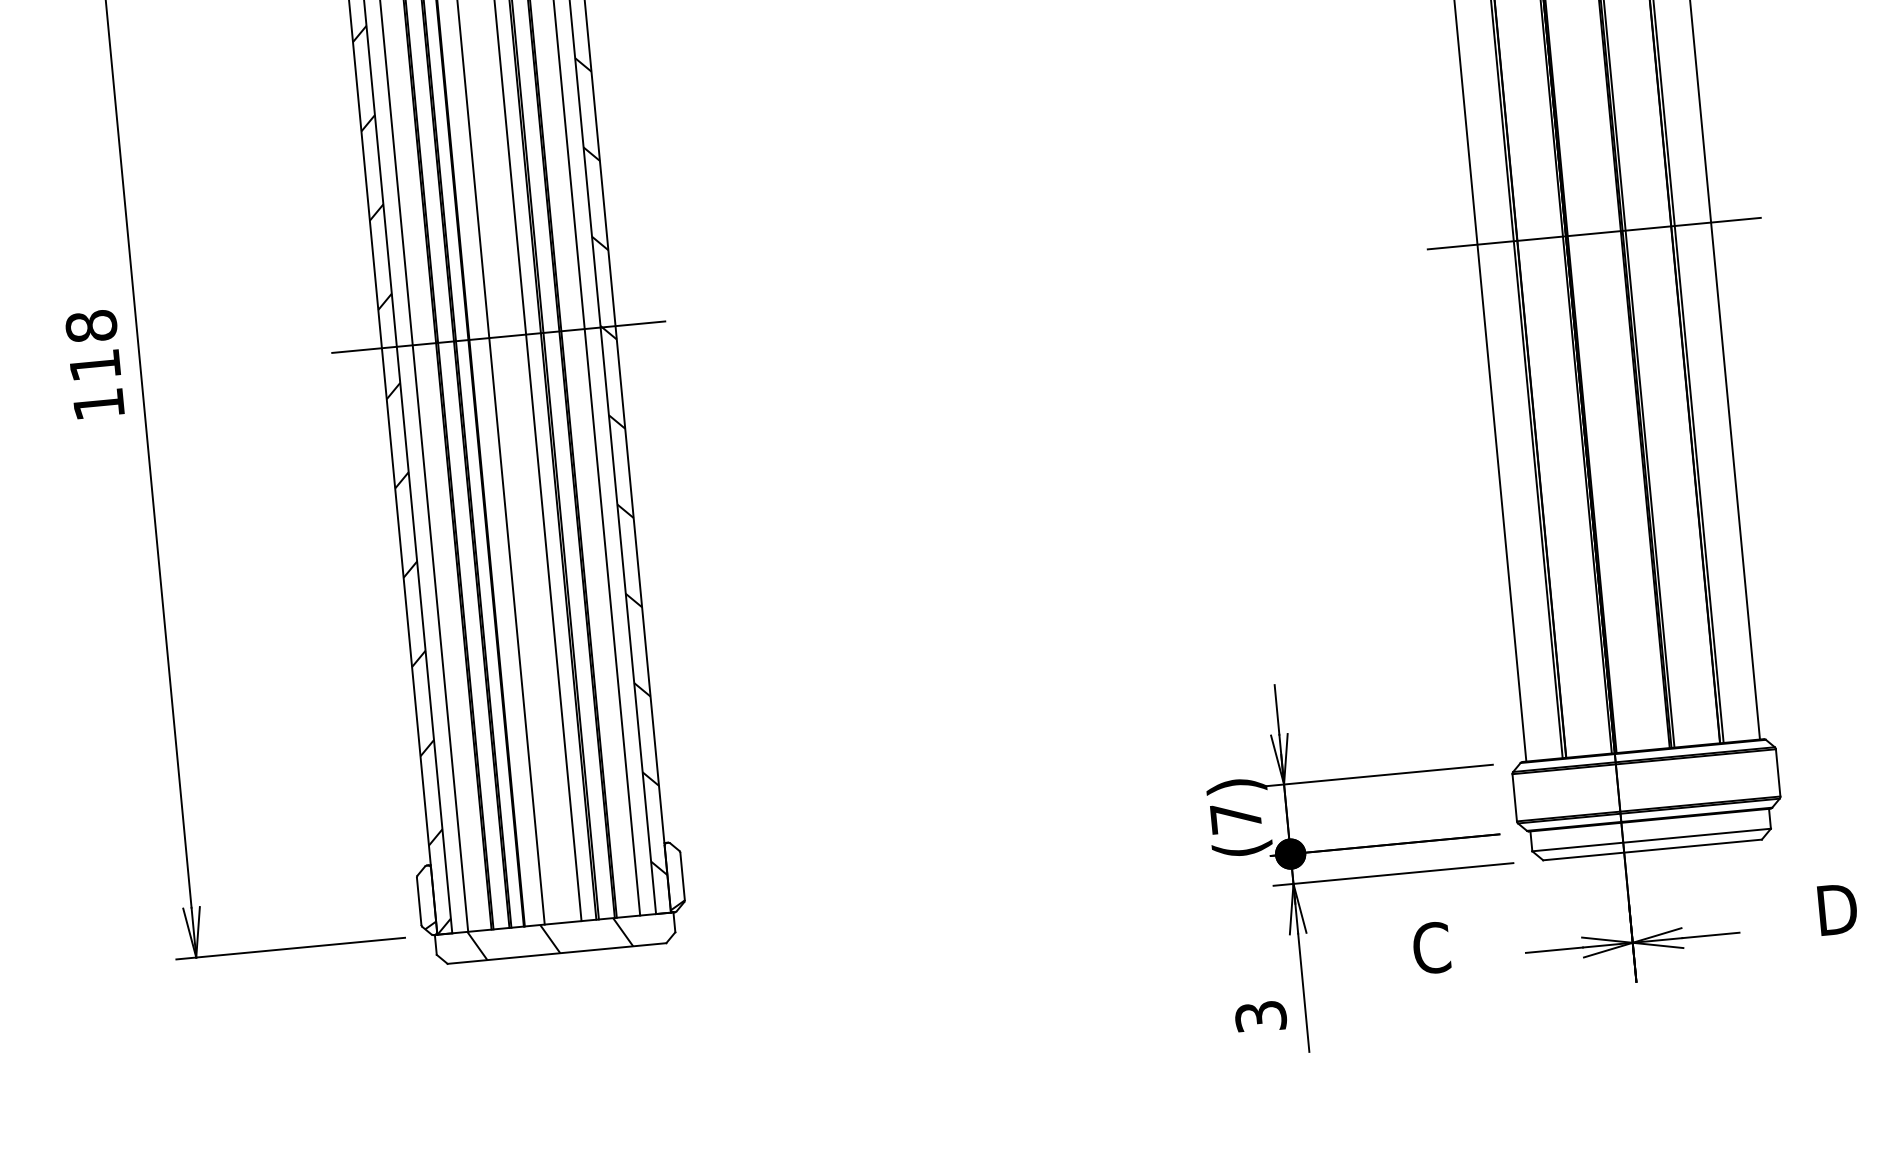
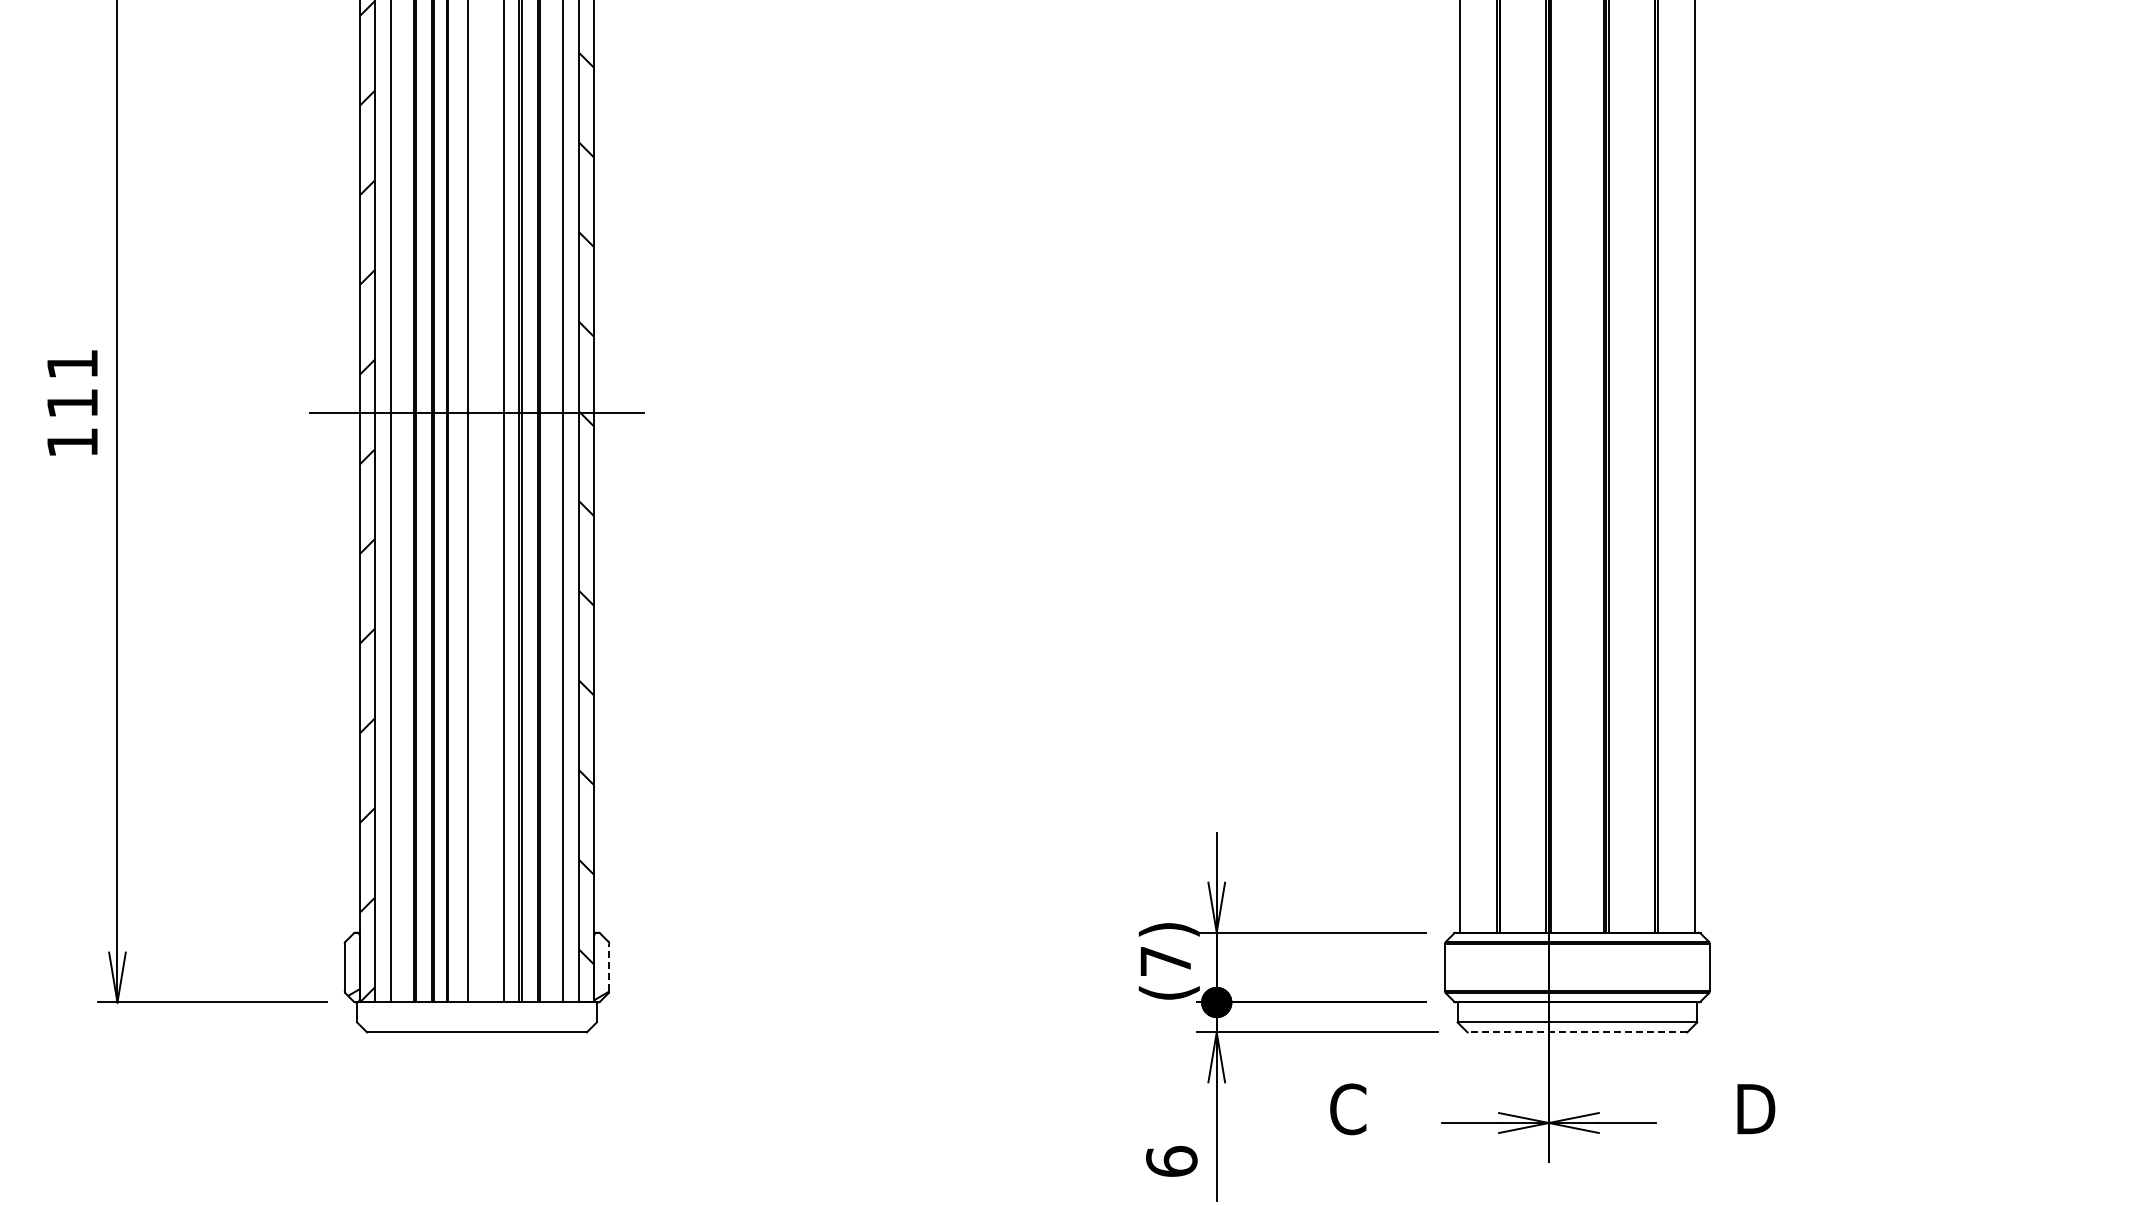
line: (1594, 233) -> (1577, 413), removed
text: (91, 326) -> (72, 364), 118 -> 111
line: (1652, 850) -> (1577, 1032), solid -> dashed
line: (682, 876) -> (609, 967), solid -> dashed
hatch: (550, 939) -> (471, 1017), removed
text: (1260, 1015) -> (1171, 1160), 3 -> 6

